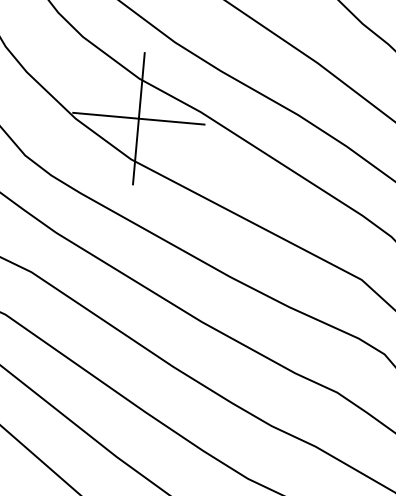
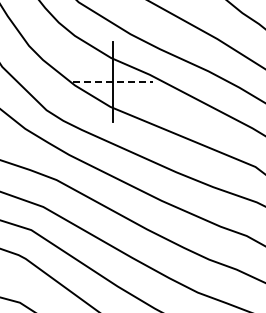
line: (138, 119) -> (112, 82), solid -> dashed

